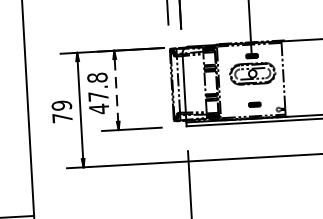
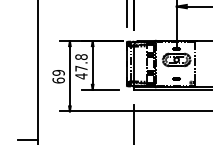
line: (116, 90) -> (92, 65), dashed -> solid
text: (62, 118) -> (58, 80), 79 -> 69

